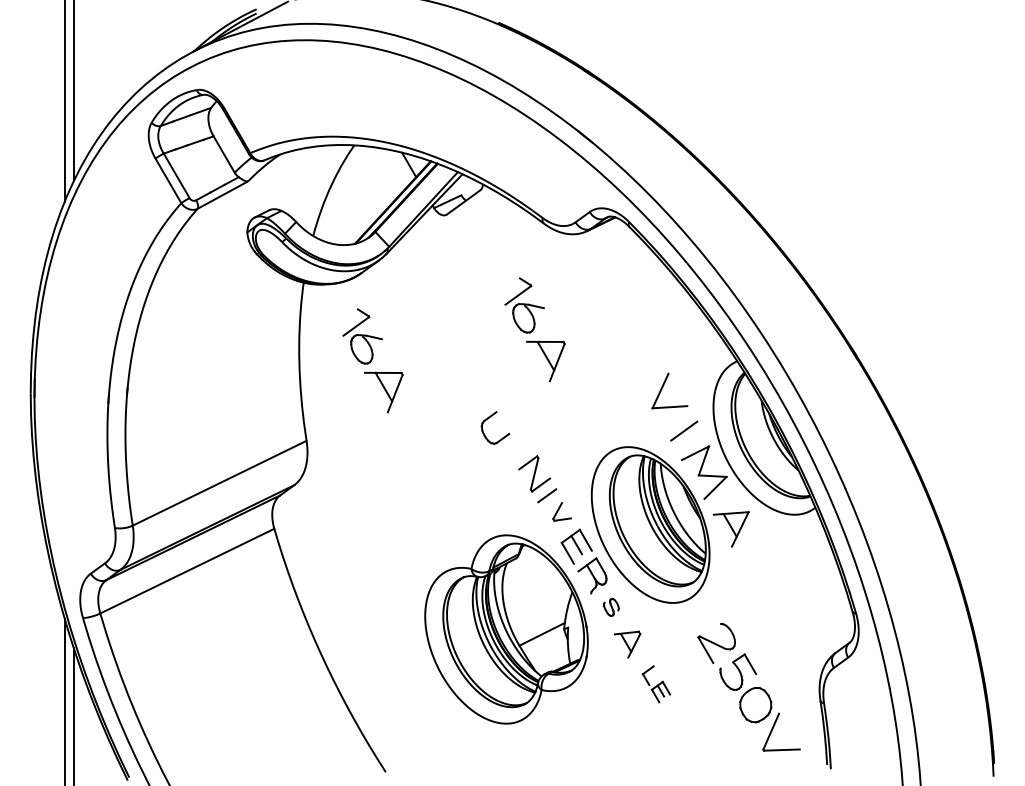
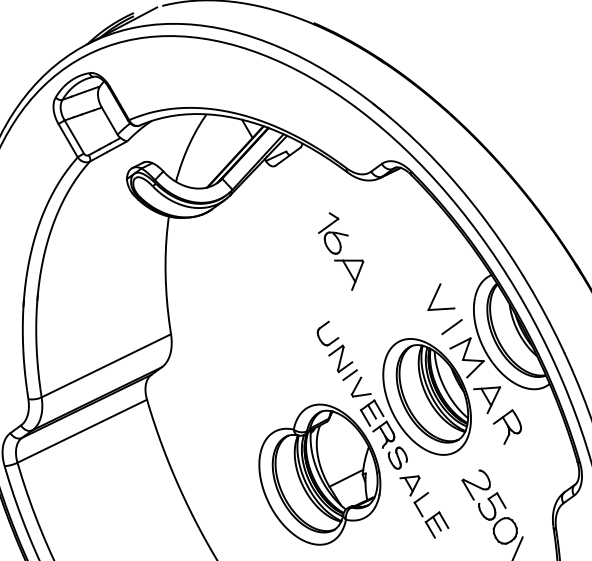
part: (372, 360) -> (220, 274), removed
part: (488, 419) -> (322, 327), moved
part: (561, 511) -> (360, 386), size x1.43
part: (758, 565) -> (507, 427), added
part: (611, 607) -> (397, 458), size x1.67
part: (656, 684) -> (431, 515), size x1.67

